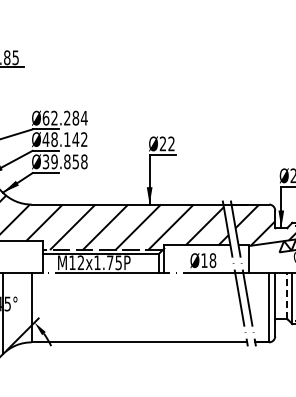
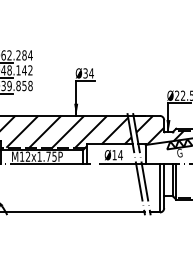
text: (167, 143) -> (88, 73), Ø22 -> Ø34
text: (212, 260) -> (120, 155), Ø18 -> Ø14
line: (287, 296) -> (172, 180), dashed -> solid

